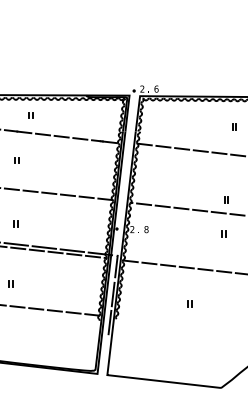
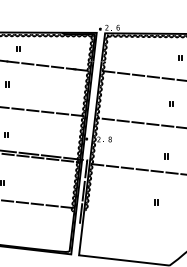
part: (226, 199) -> (171, 103), moved
part: (223, 233) -> (165, 156), moved
part: (189, 303) -> (156, 202), moved

